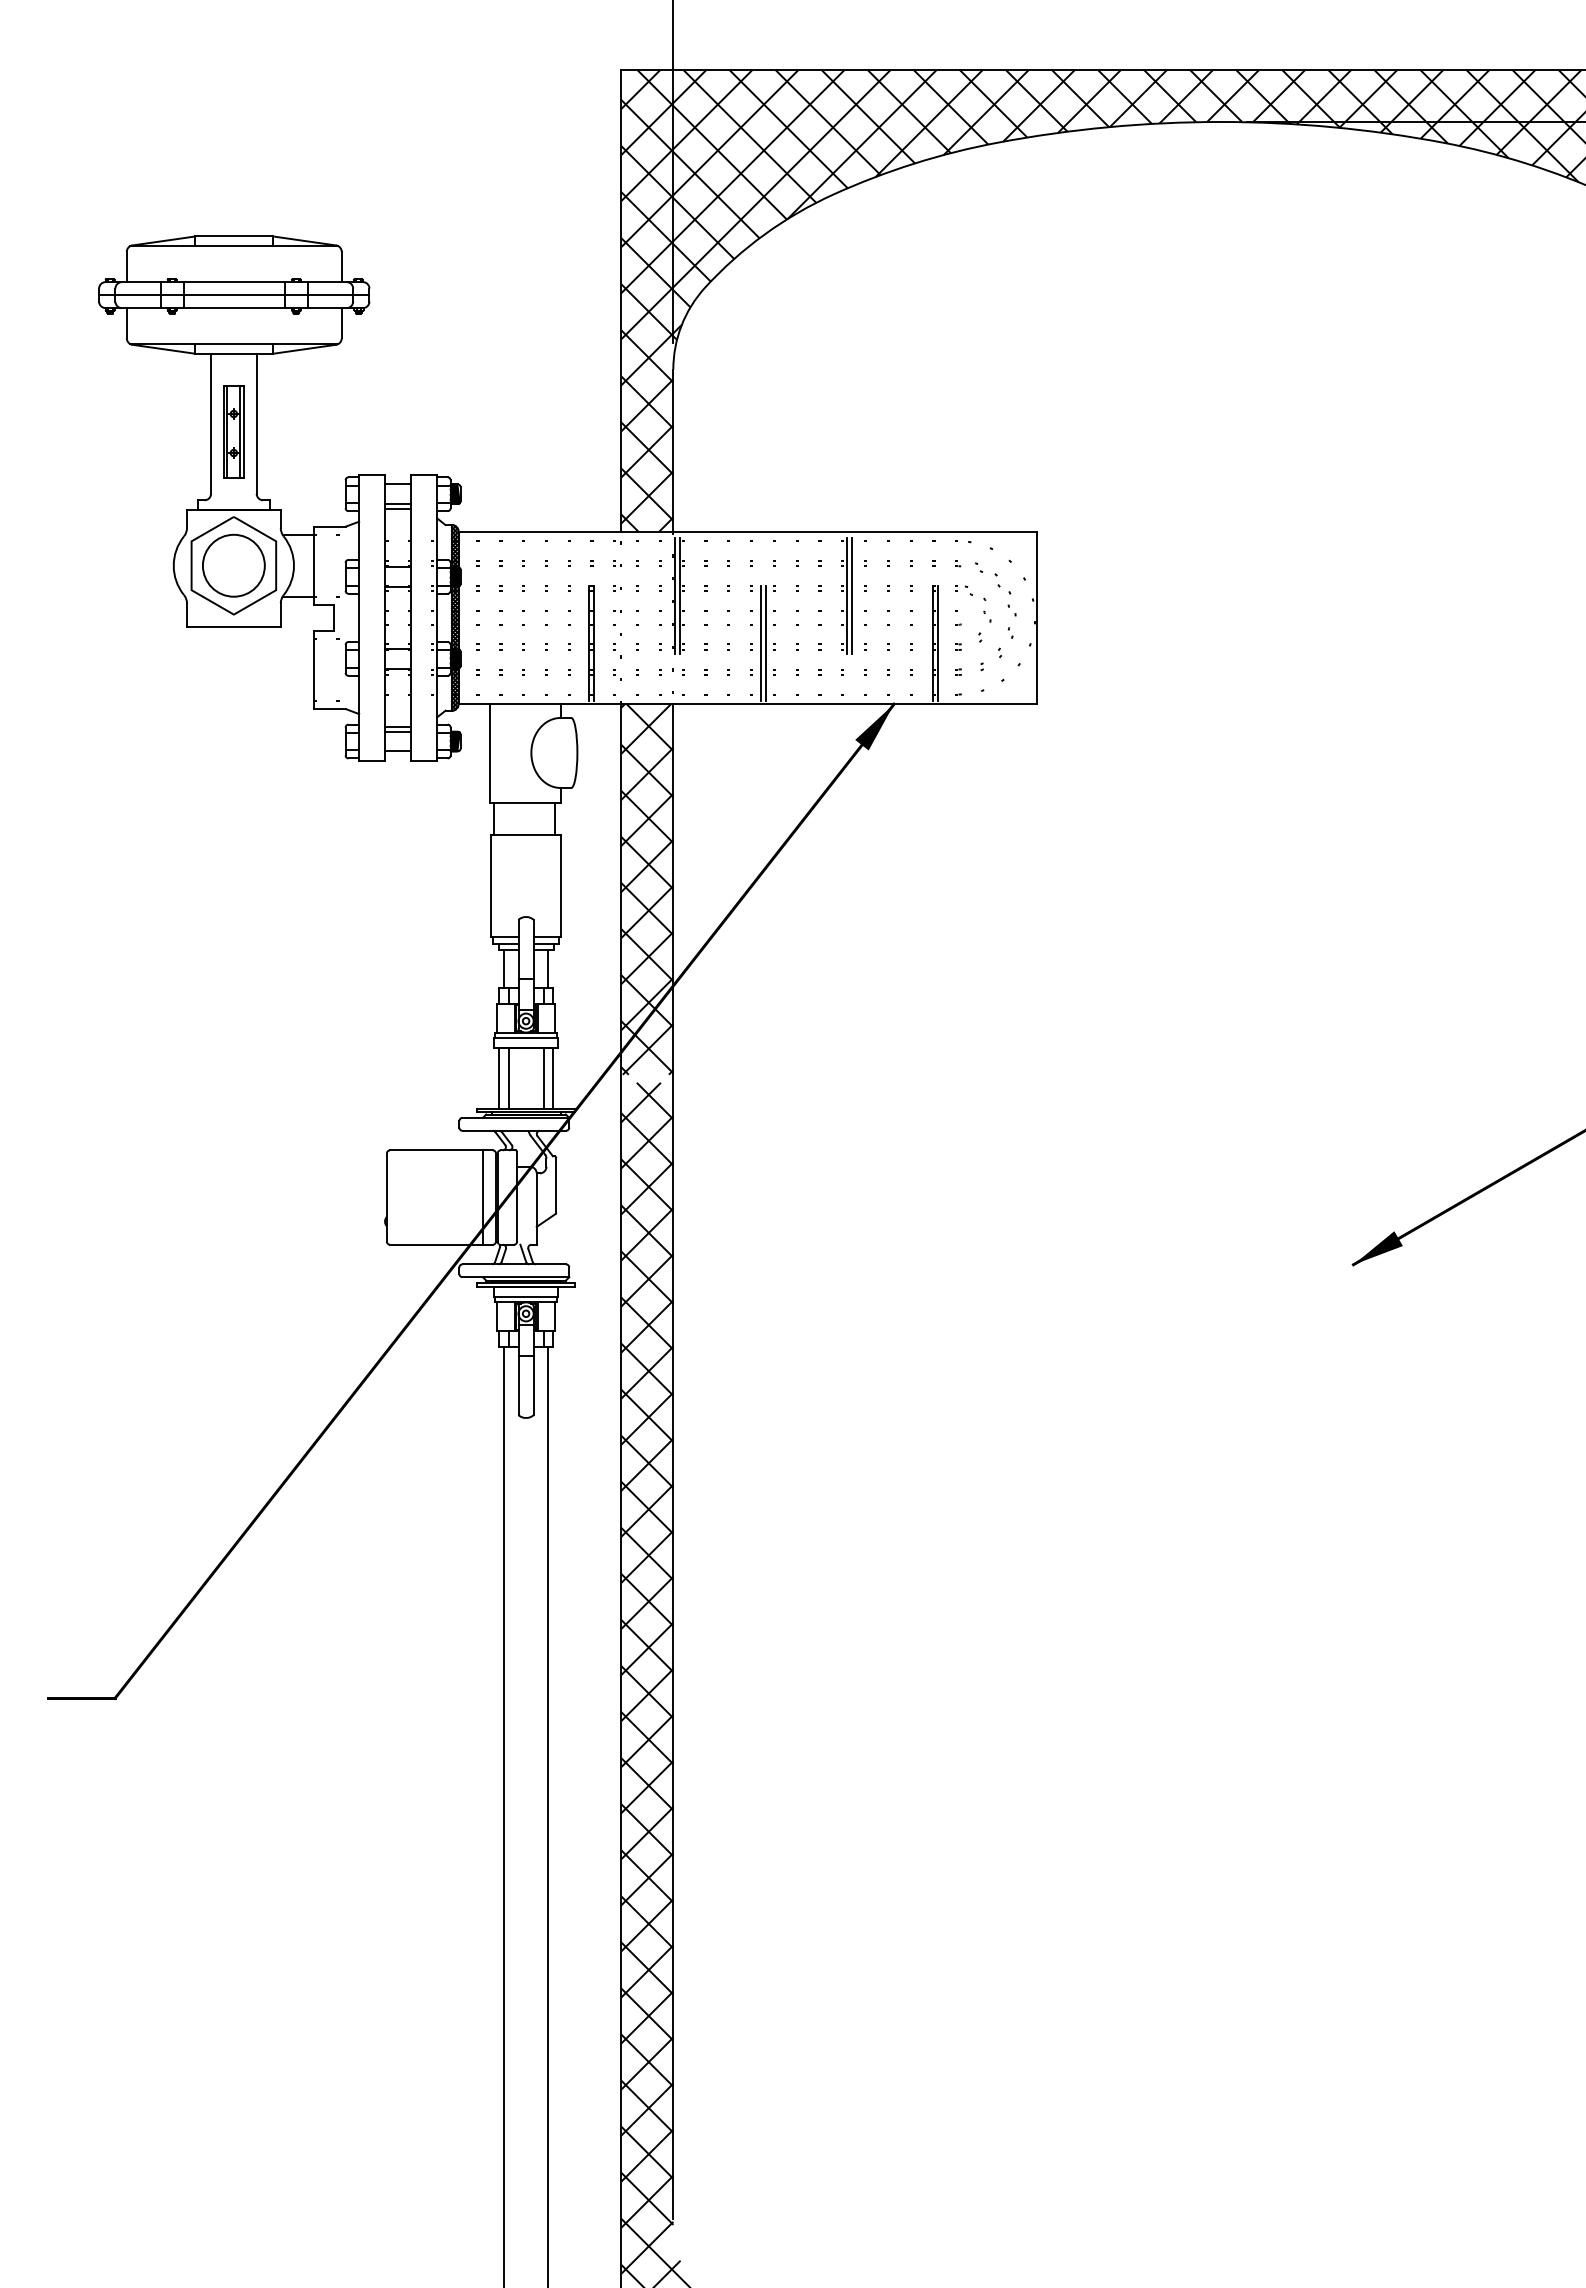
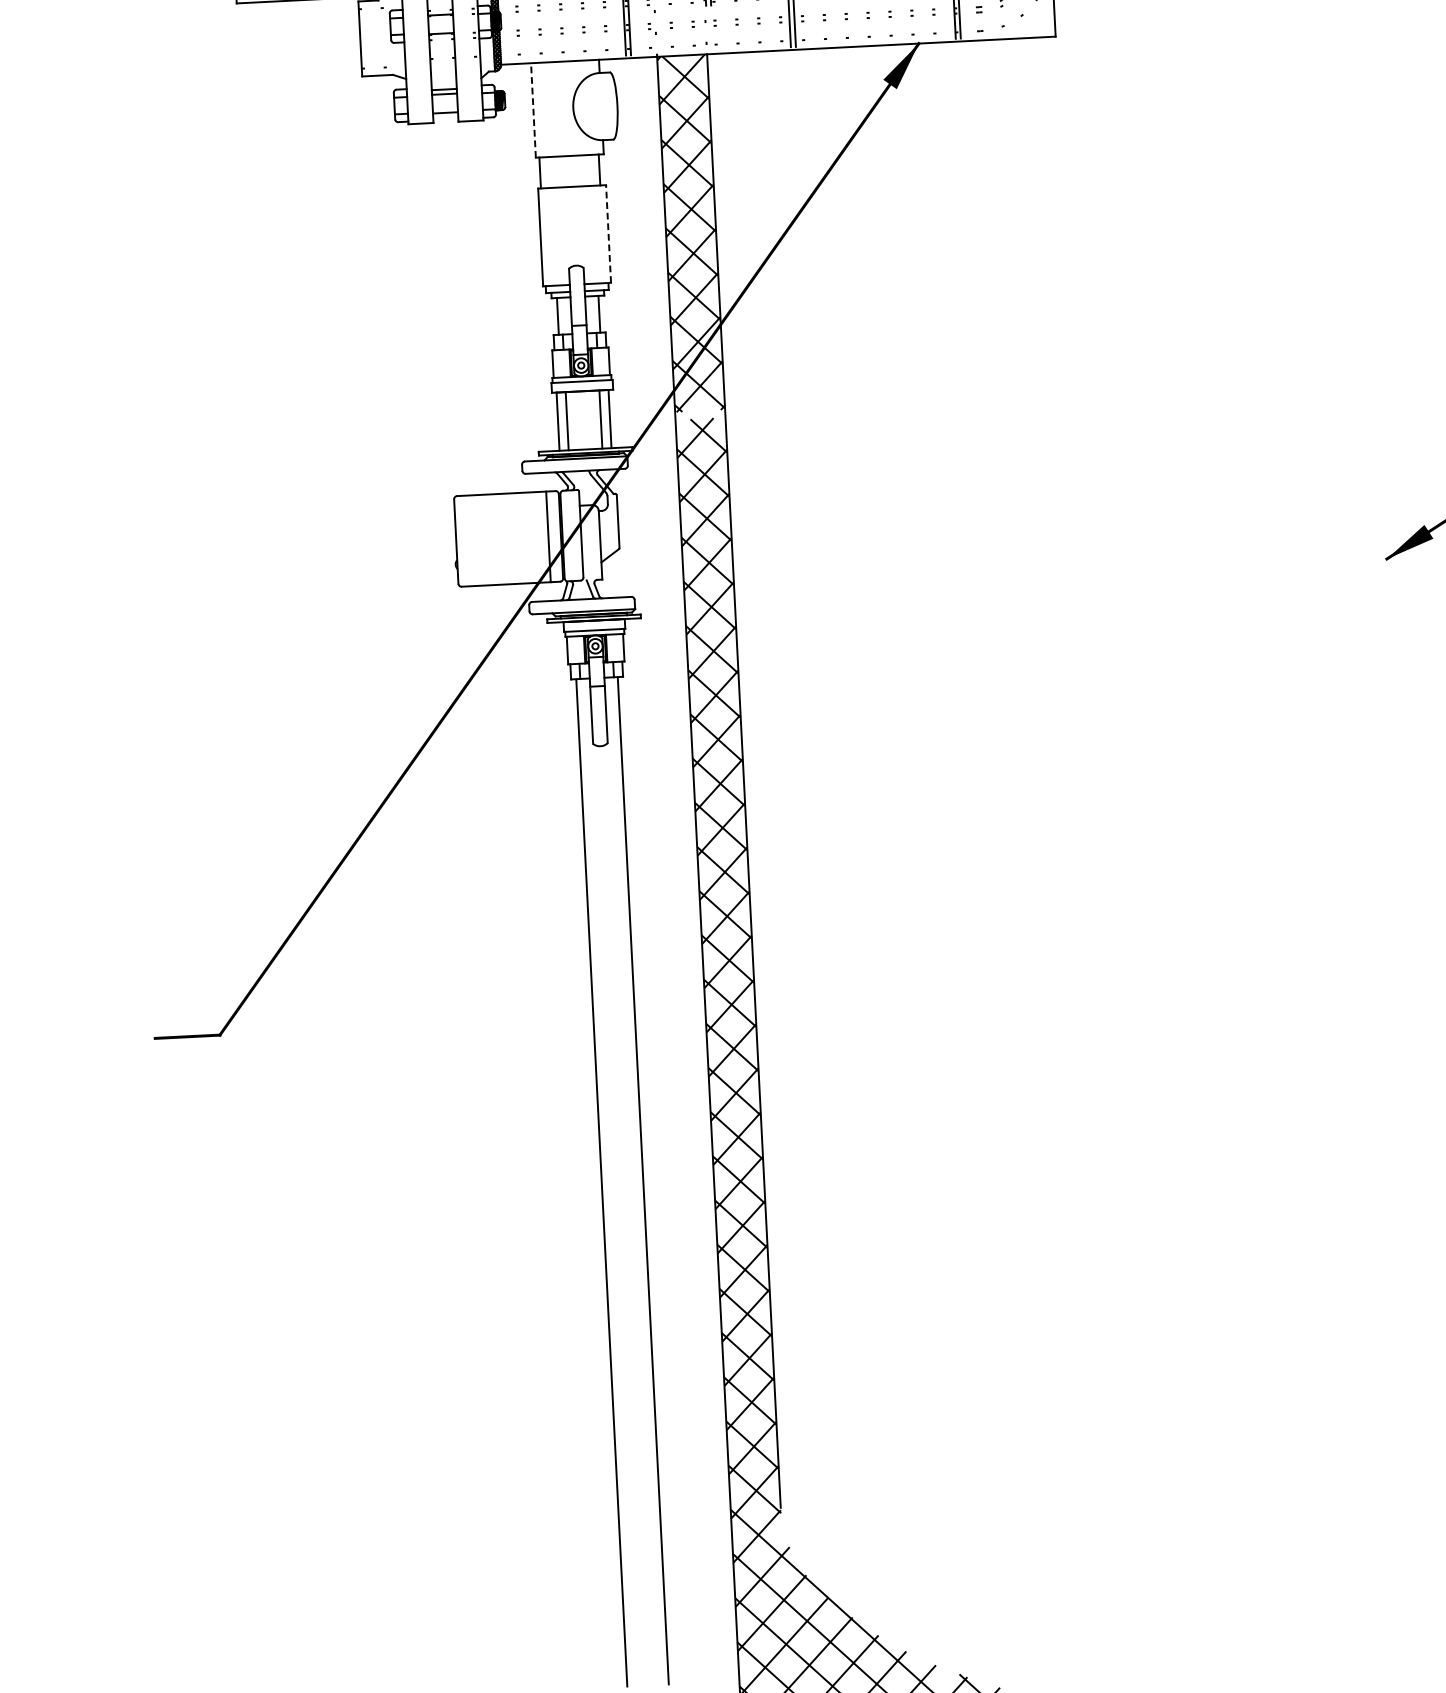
line: (489, 752) -> (533, 109), solid -> dashed
line: (561, 885) -> (608, 233), solid -> dashed

